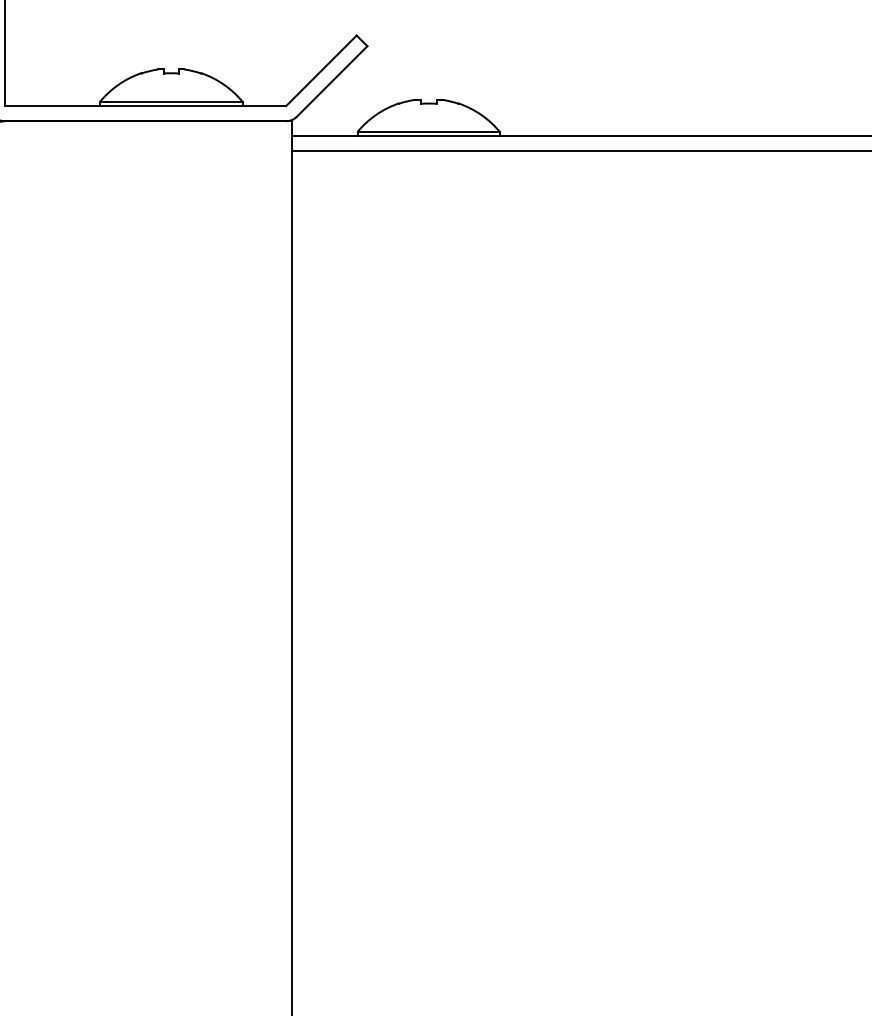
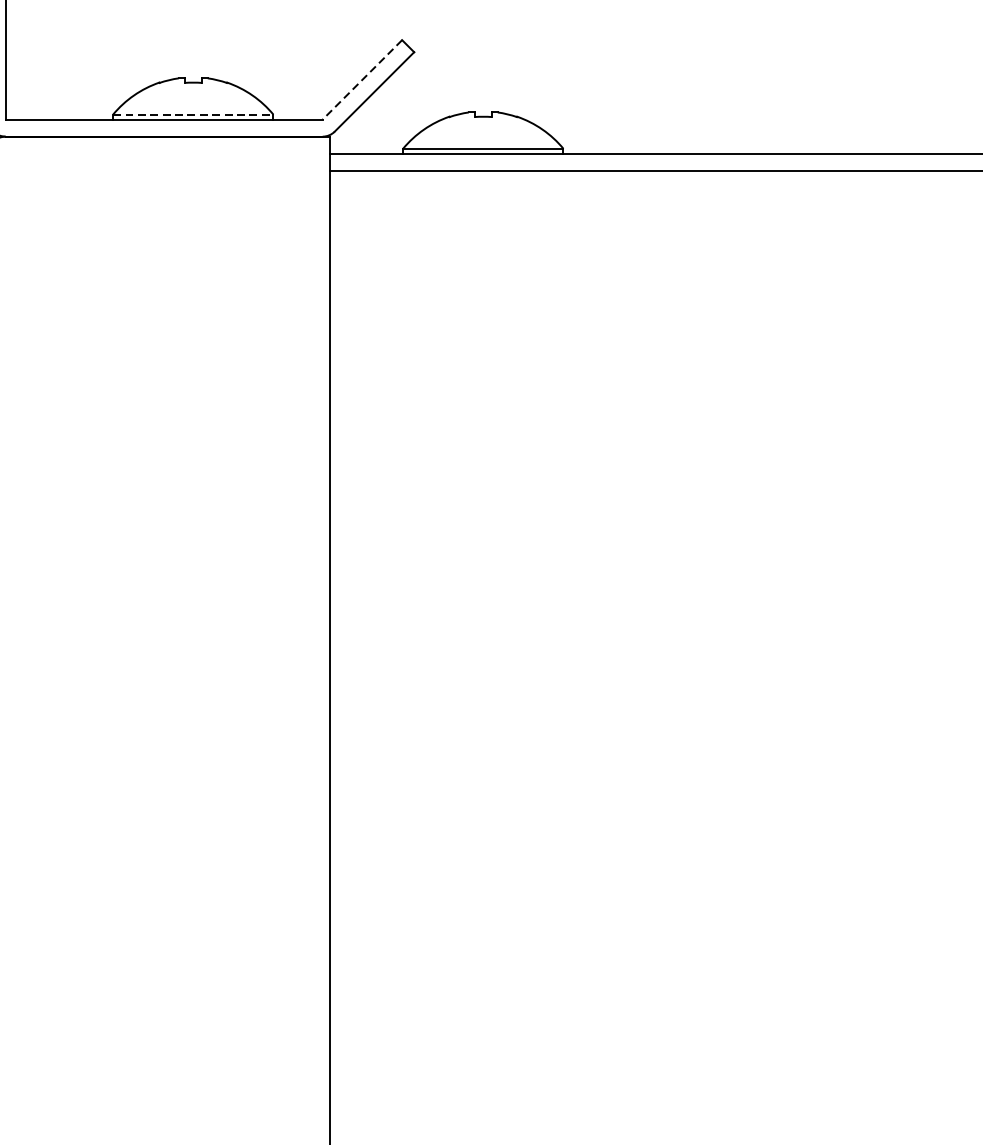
line: (321, 70) -> (362, 79), solid -> dashed
line: (171, 101) -> (193, 114), solid -> dashed

